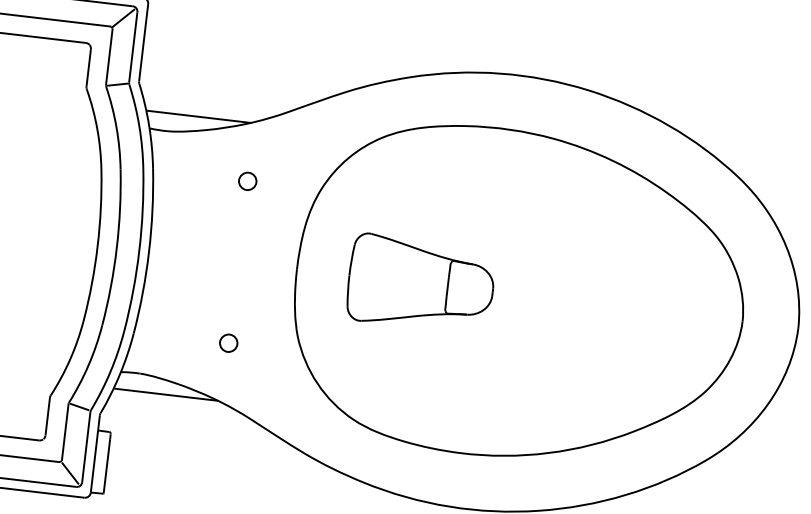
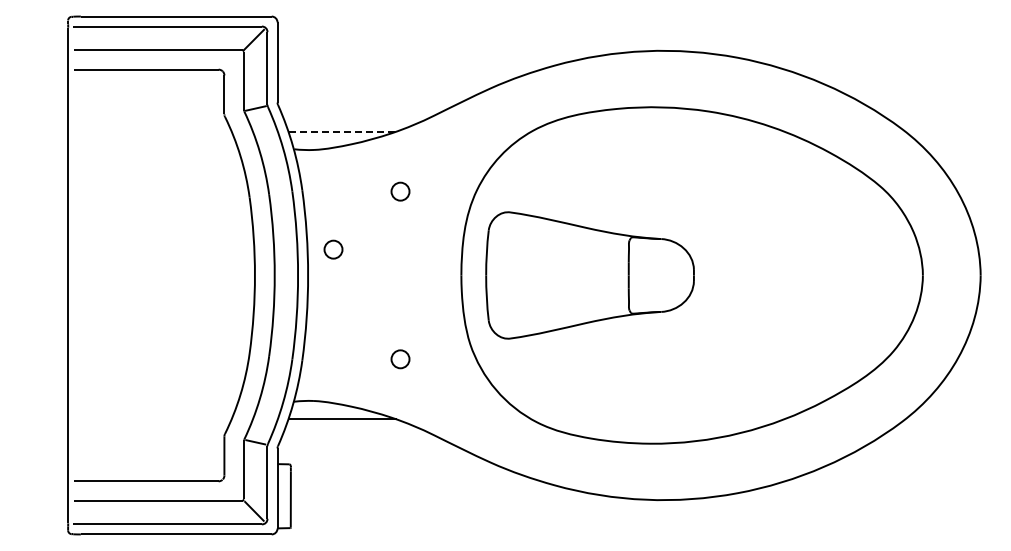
line: (198, 116) -> (342, 131), solid -> dashed
part: (176, 229) -> (333, 249), added
part: (420, 283) -> (589, 275), size x1.4

